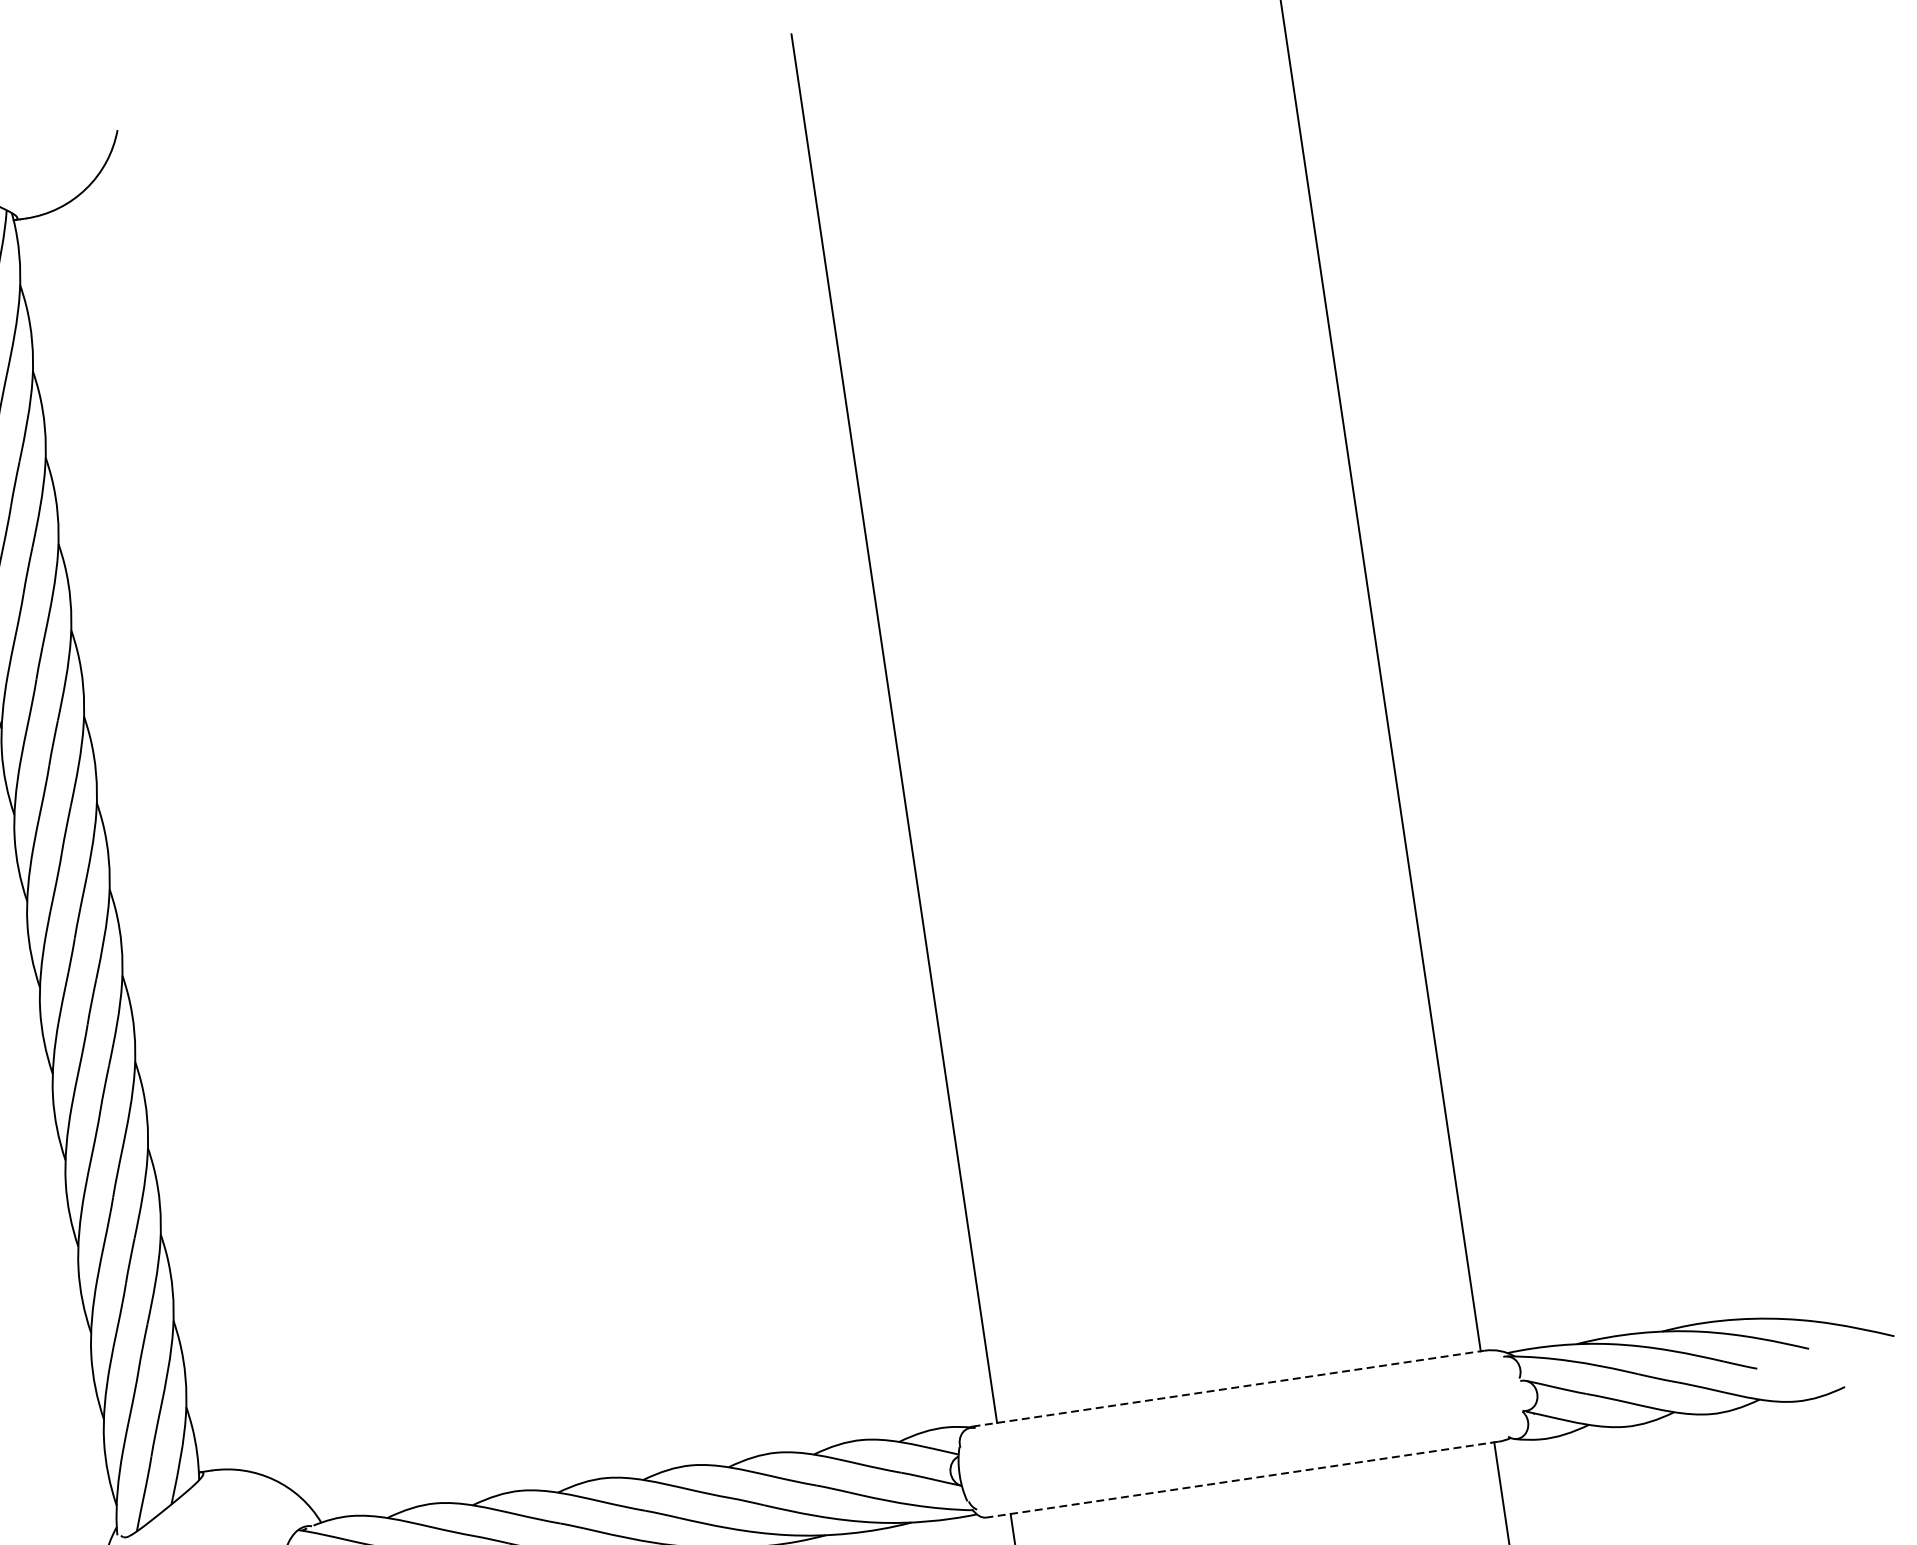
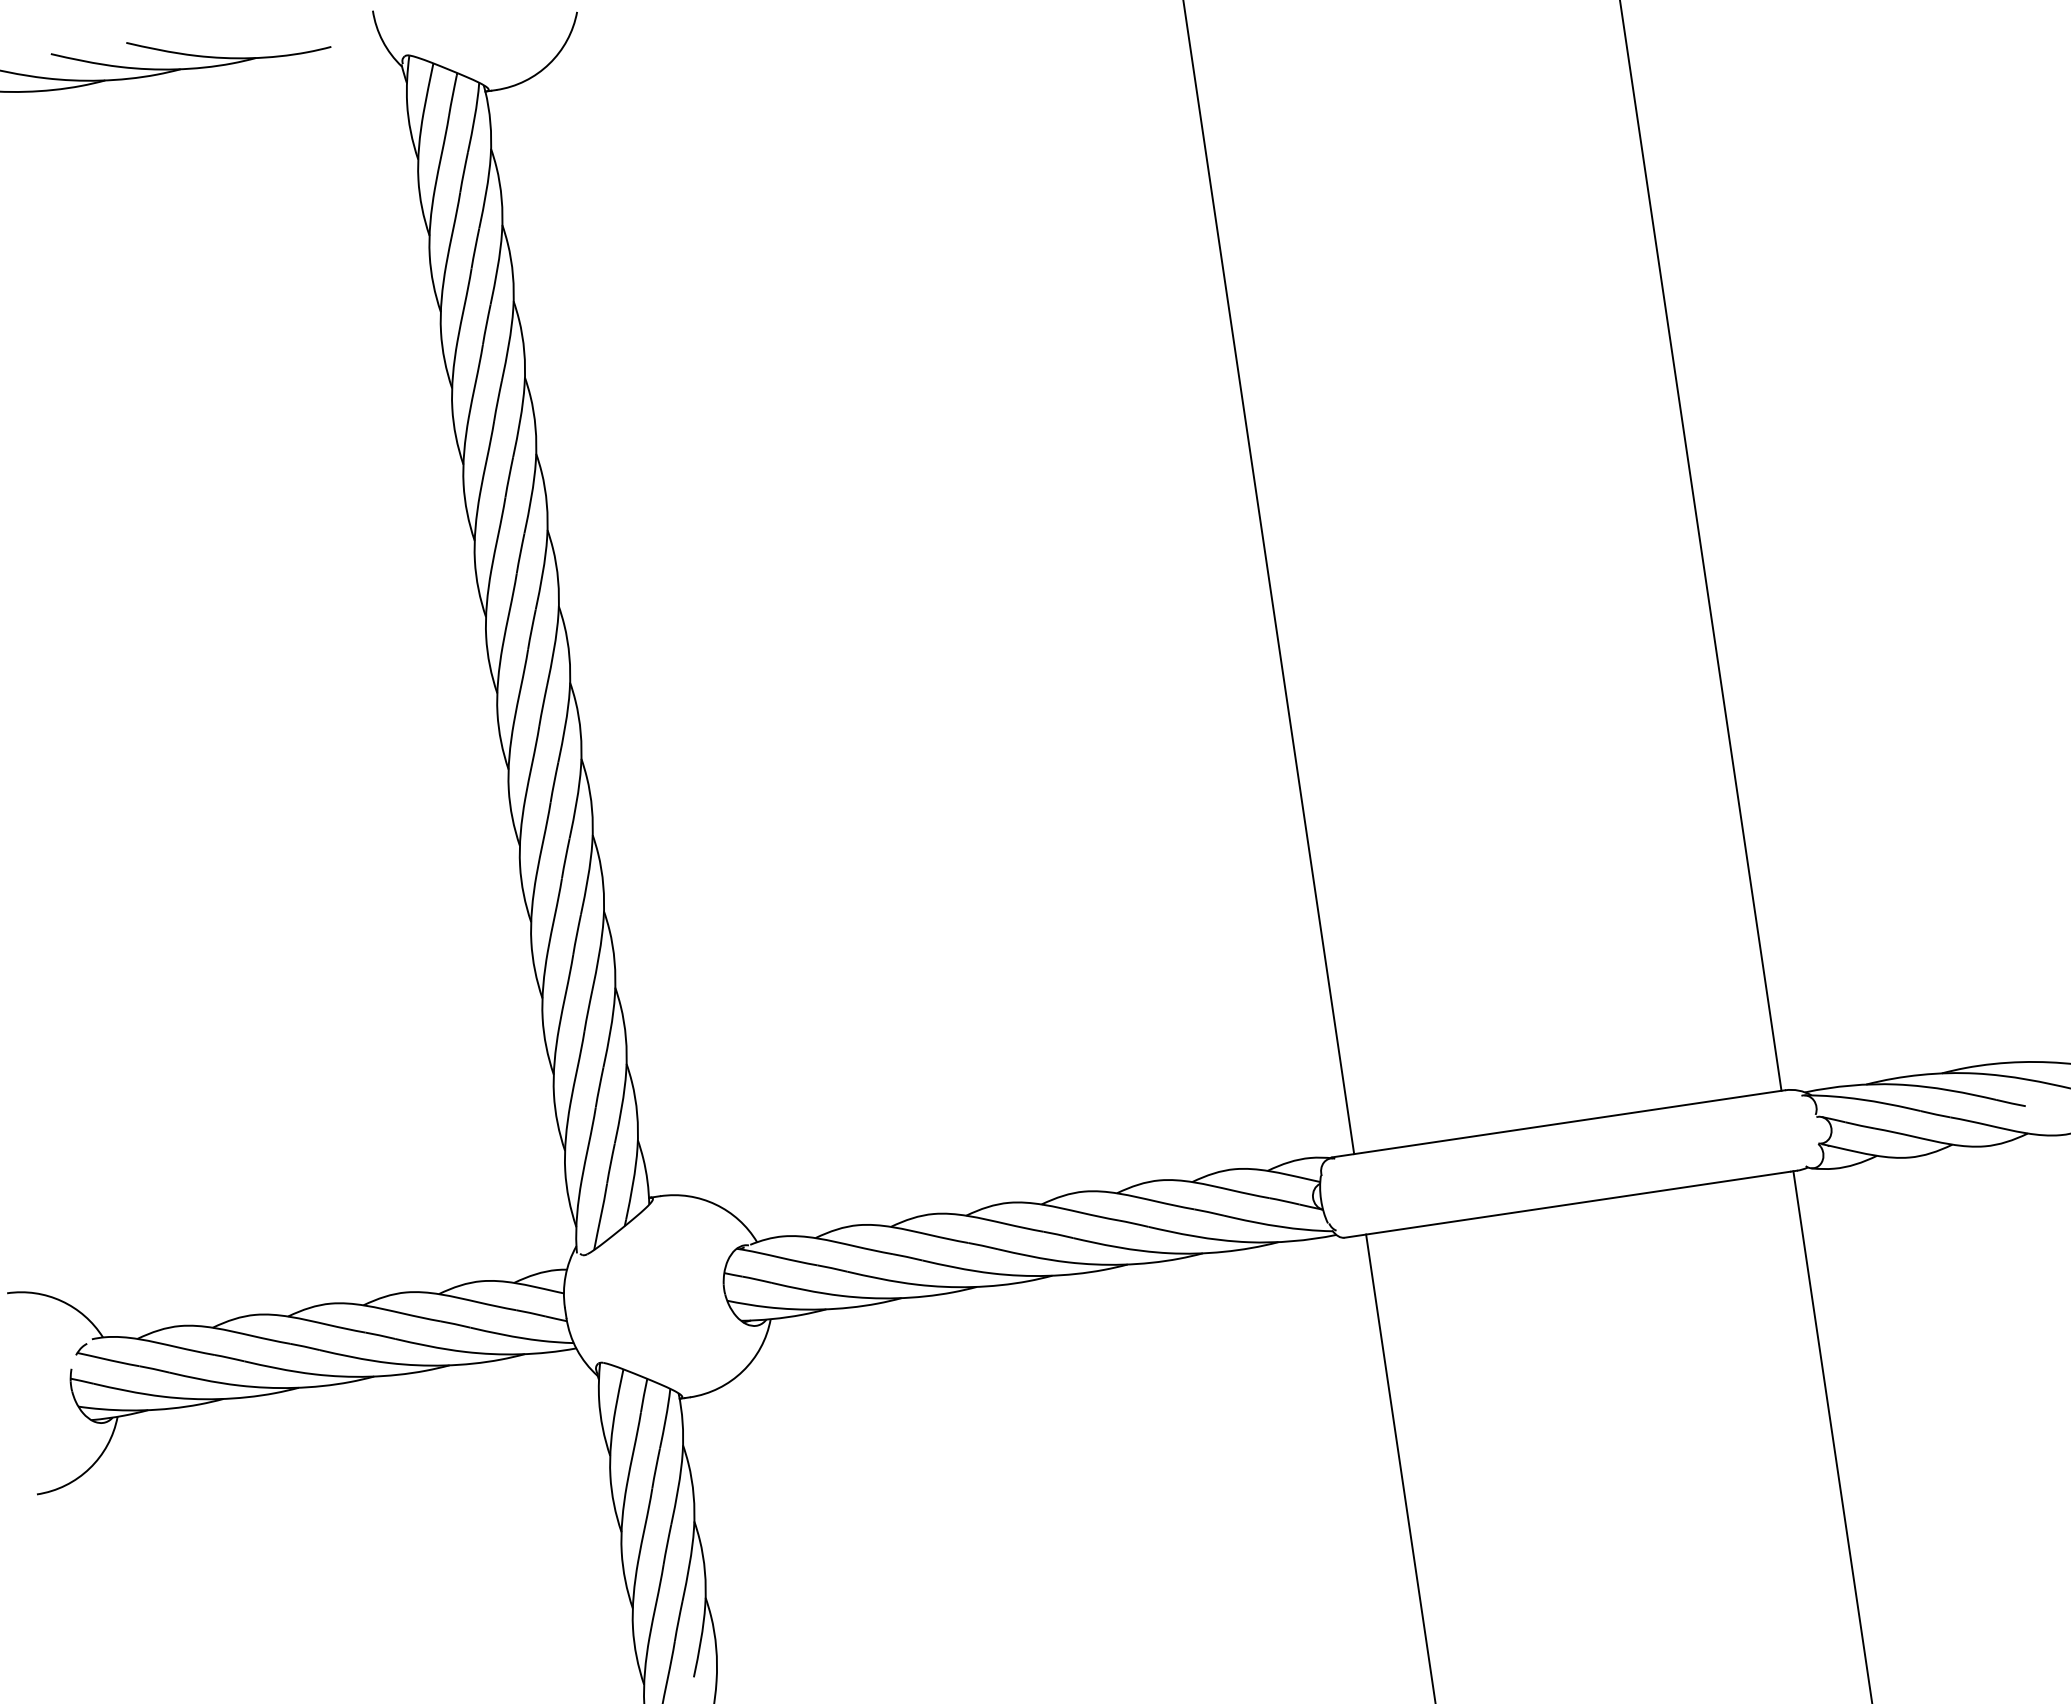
line: (1228, 1388) -> (1558, 1123), dashed -> solid
line: (1241, 1479) -> (1570, 1204), dashed -> solid

